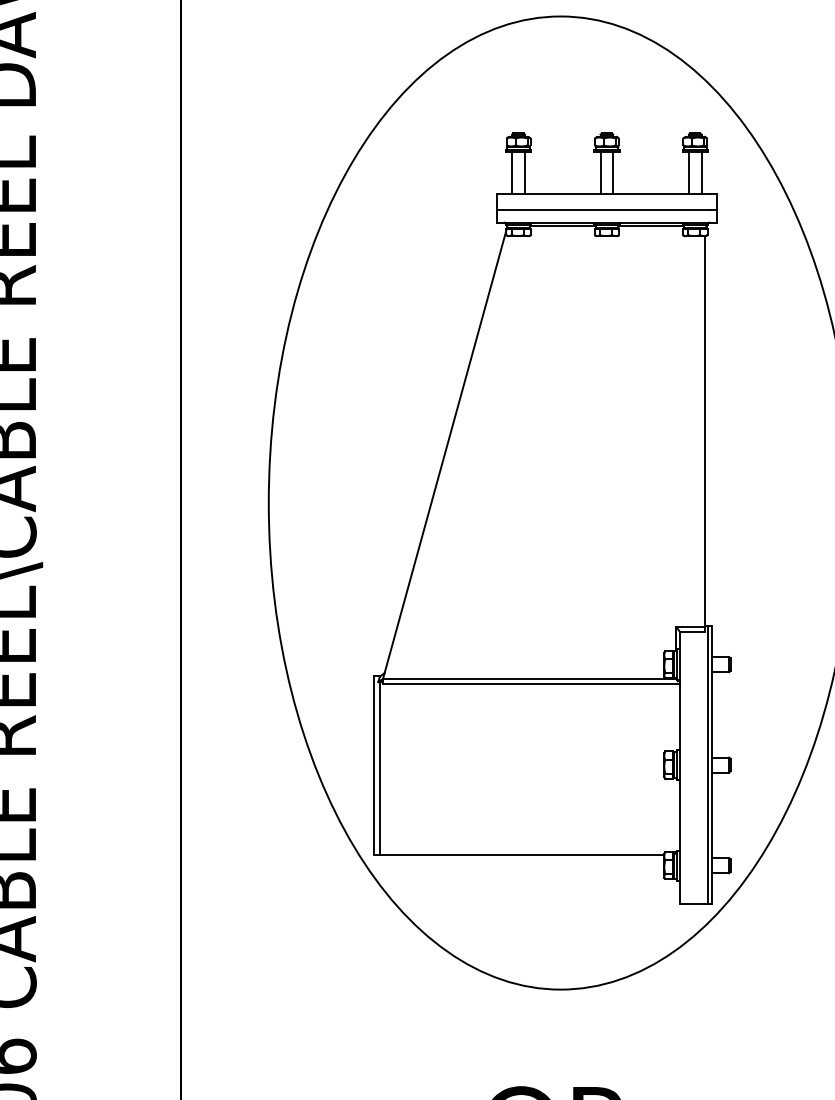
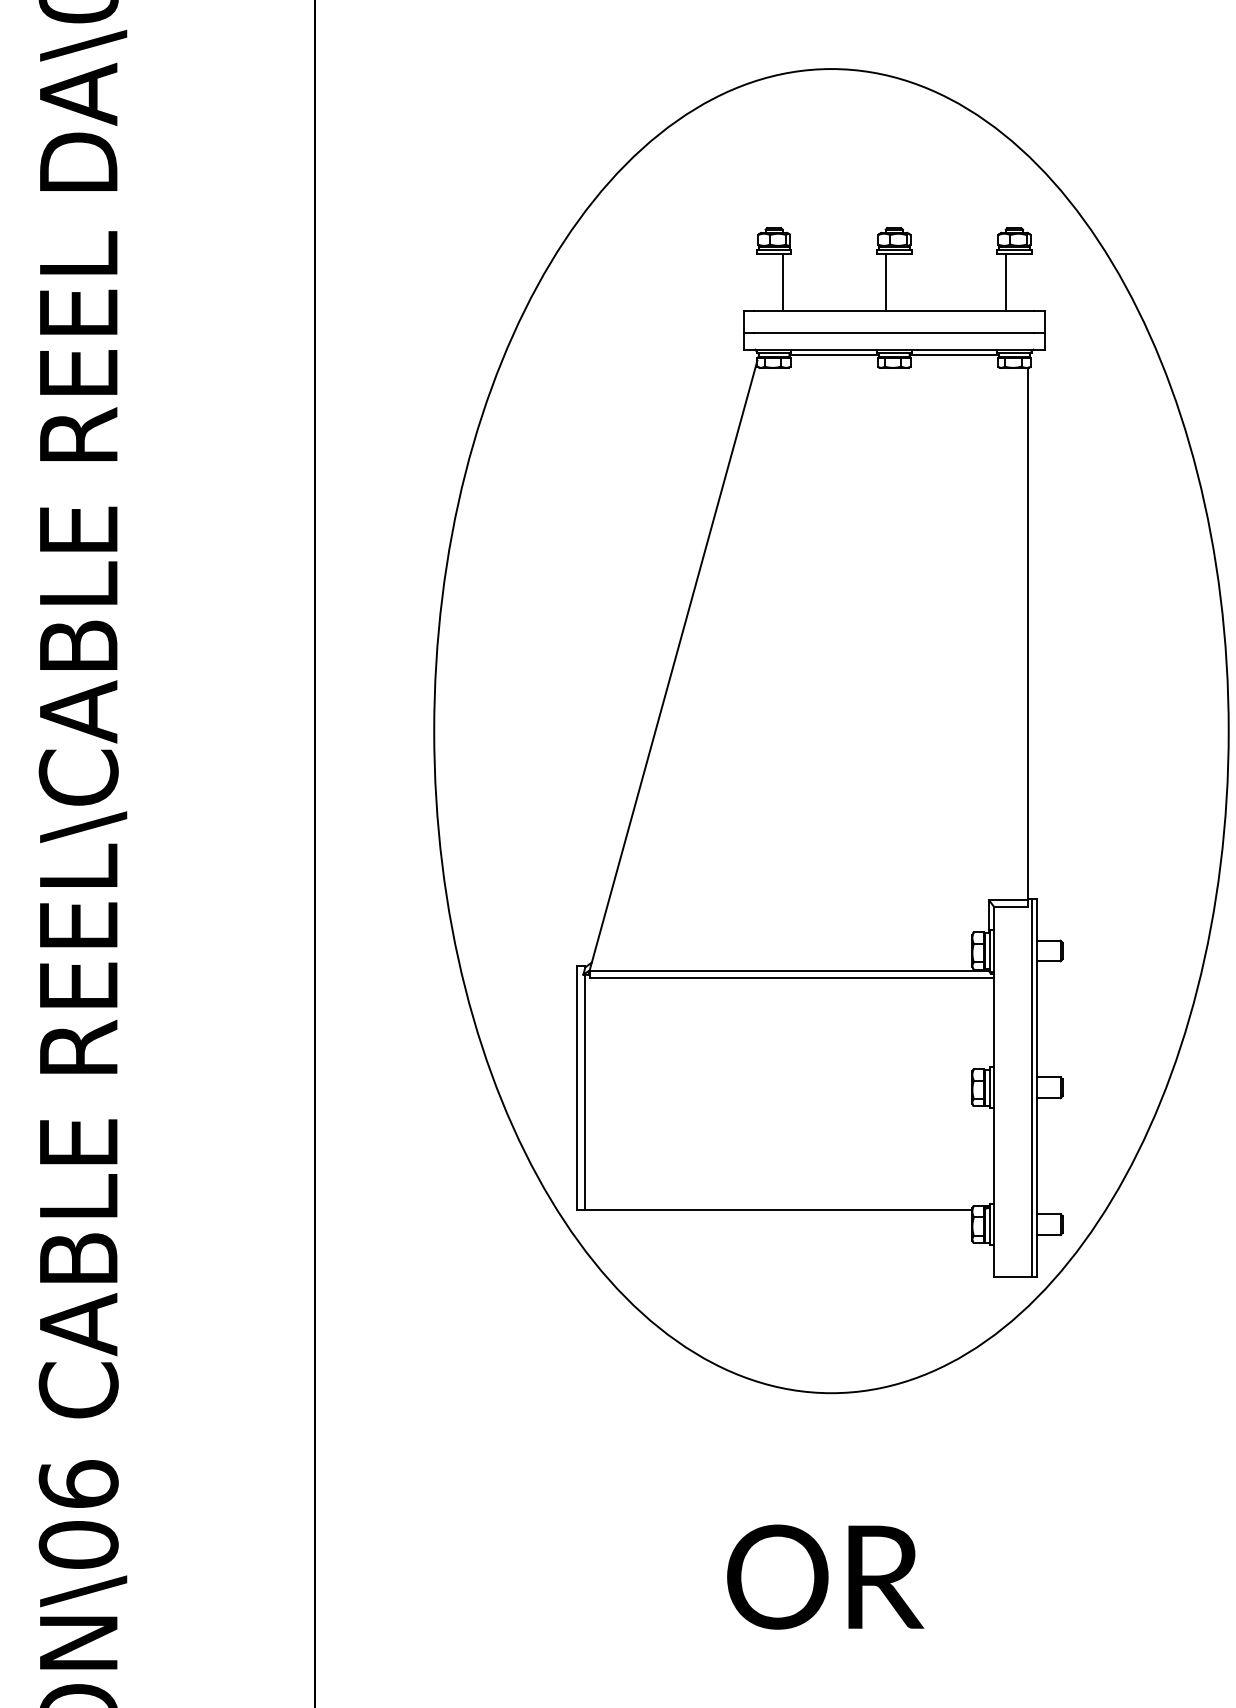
line: (512, 172) -> (765, 281), removed
line: (612, 172) -> (902, 281), removed
line: (701, 172) -> (1023, 281), removed

